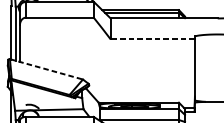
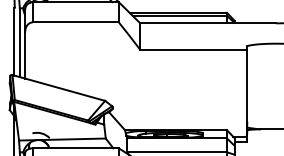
line: (152, 39) -> (193, 49), dashed -> solid
line: (46, 69) -> (59, 88), dashed -> solid

